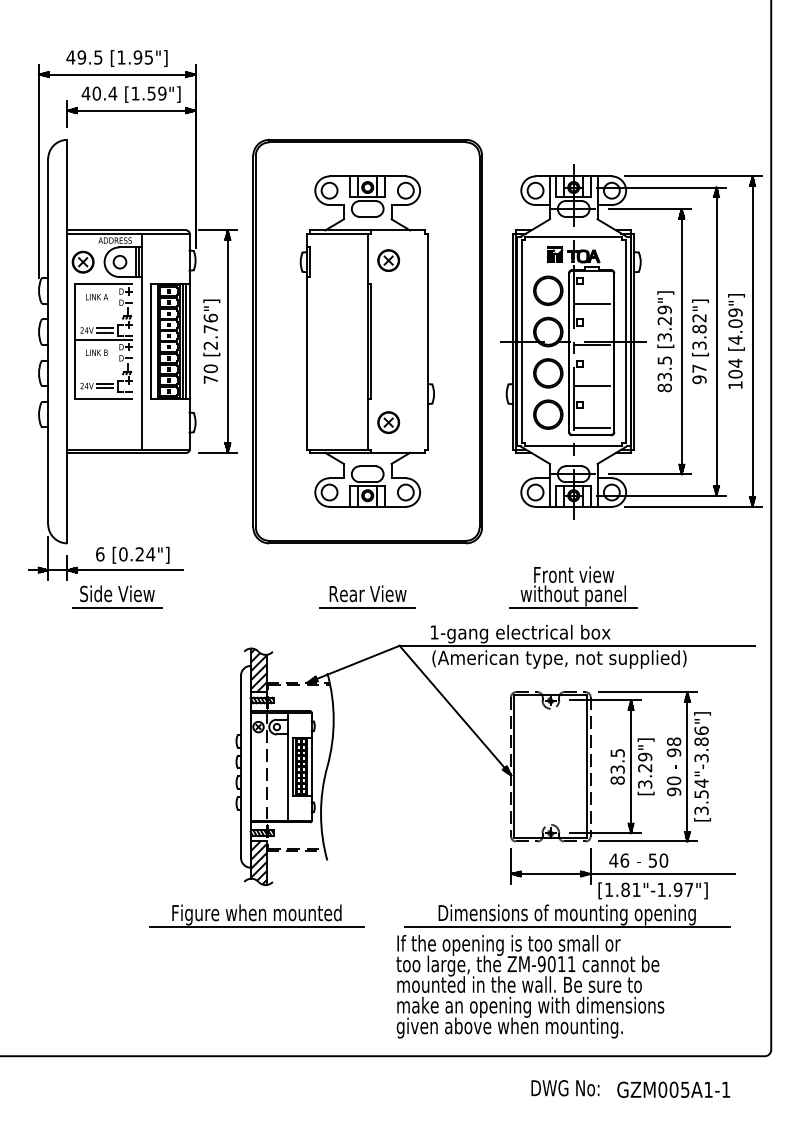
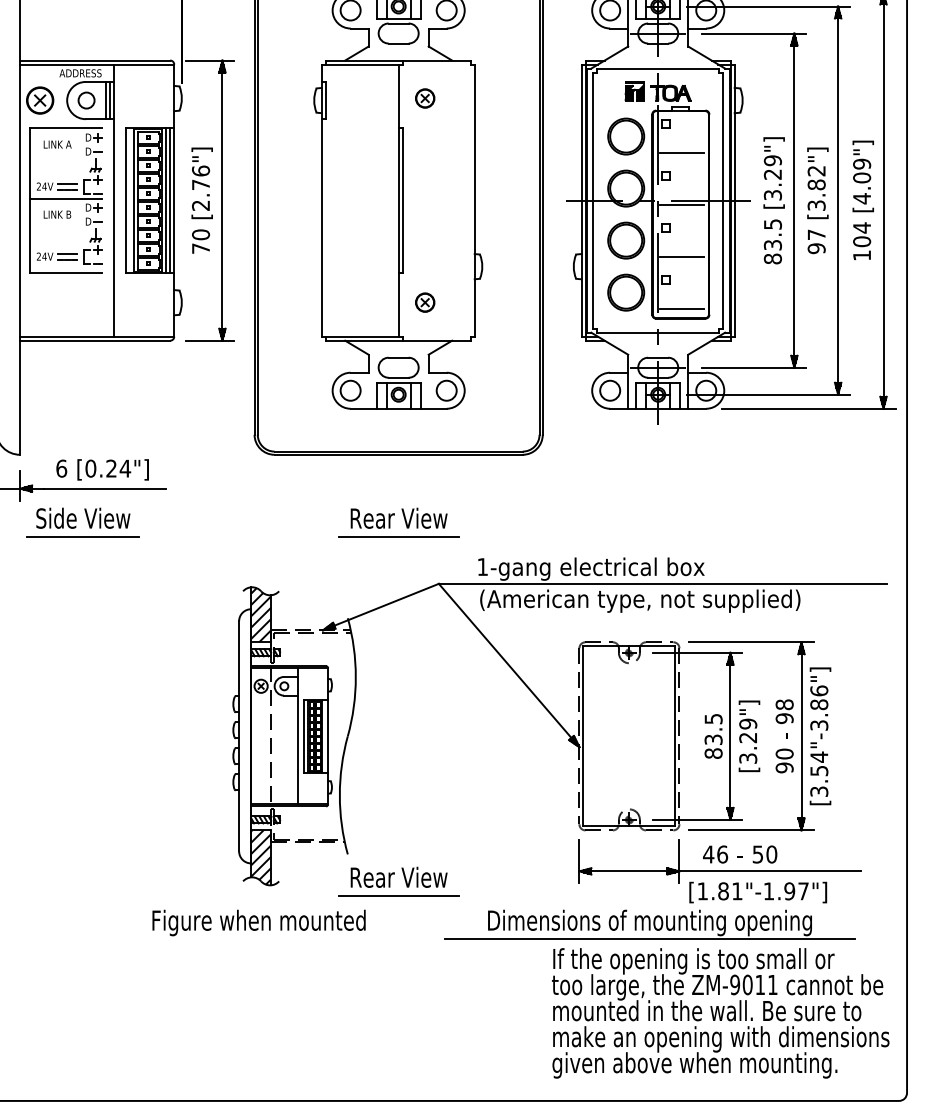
part: (388, 260) -> (424, 98), size x0.7
part: (388, 422) -> (424, 302), size x0.7
part: (573, 587) -> (657, 510), removed
part: (367, 881) -> (398, 880), added
line: (256, 927) -> (258, 938), removed
text: (530, 986) -> (720, 1013), moved

